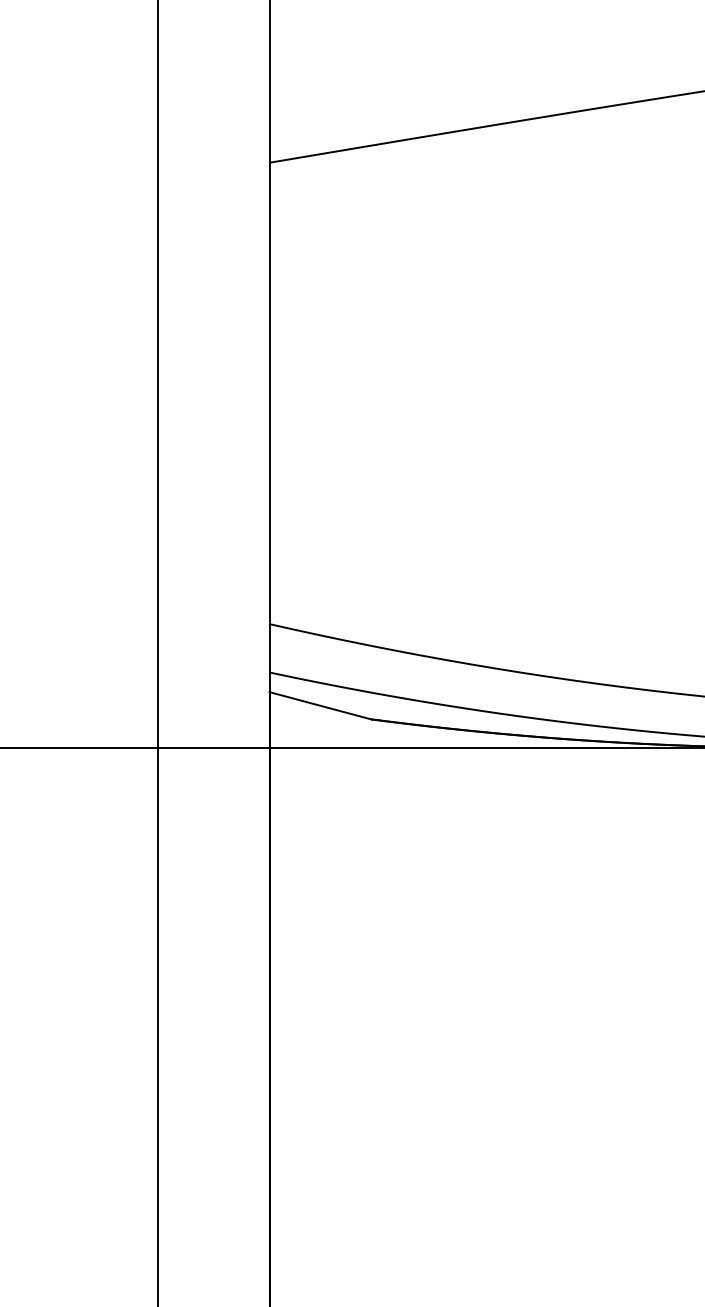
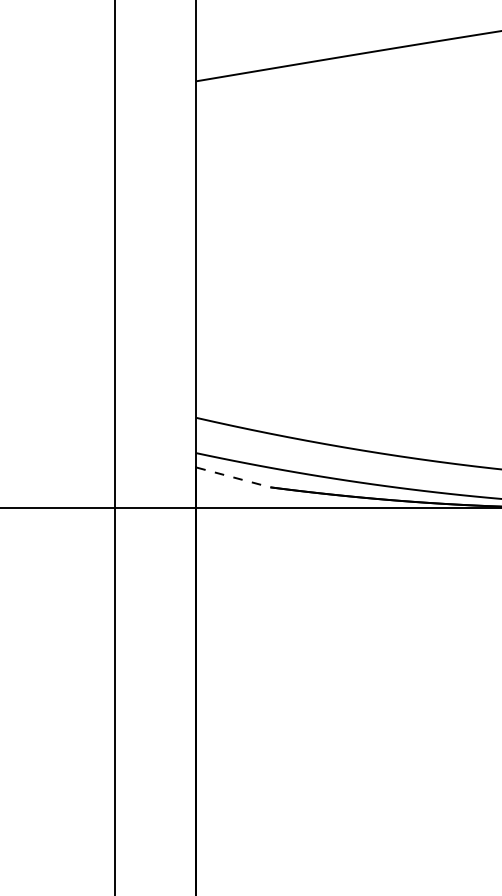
line: (320, 705) -> (233, 477), solid -> dashed

